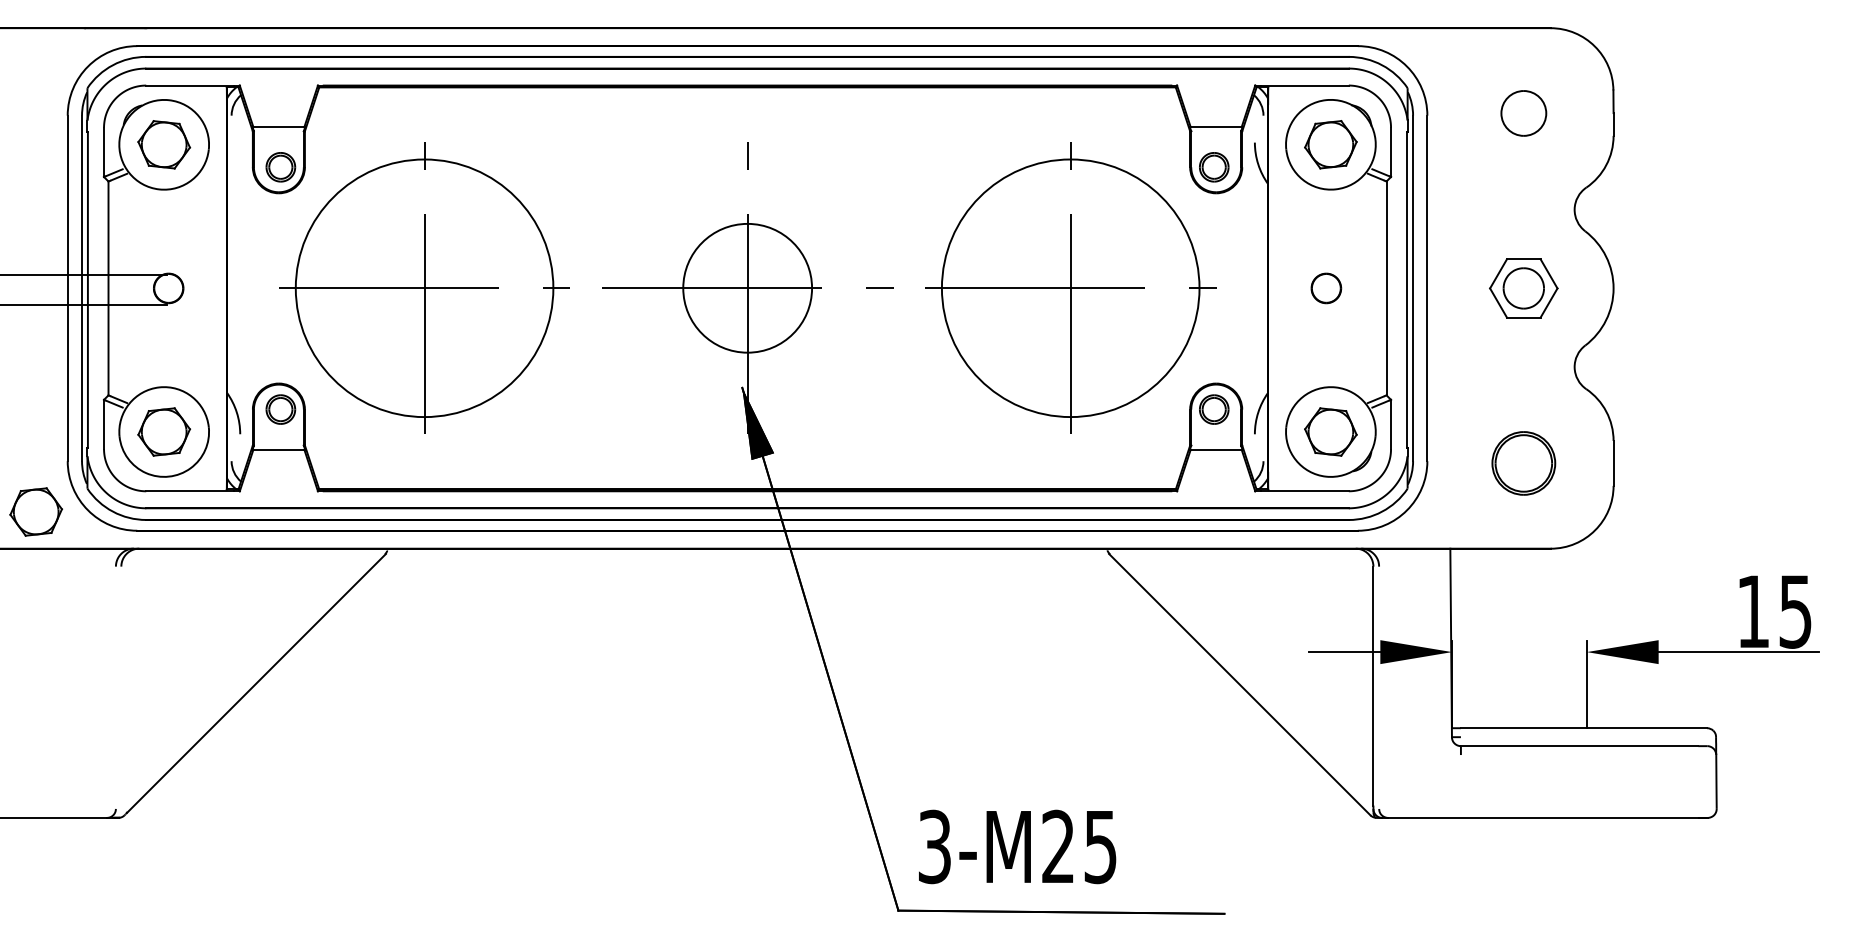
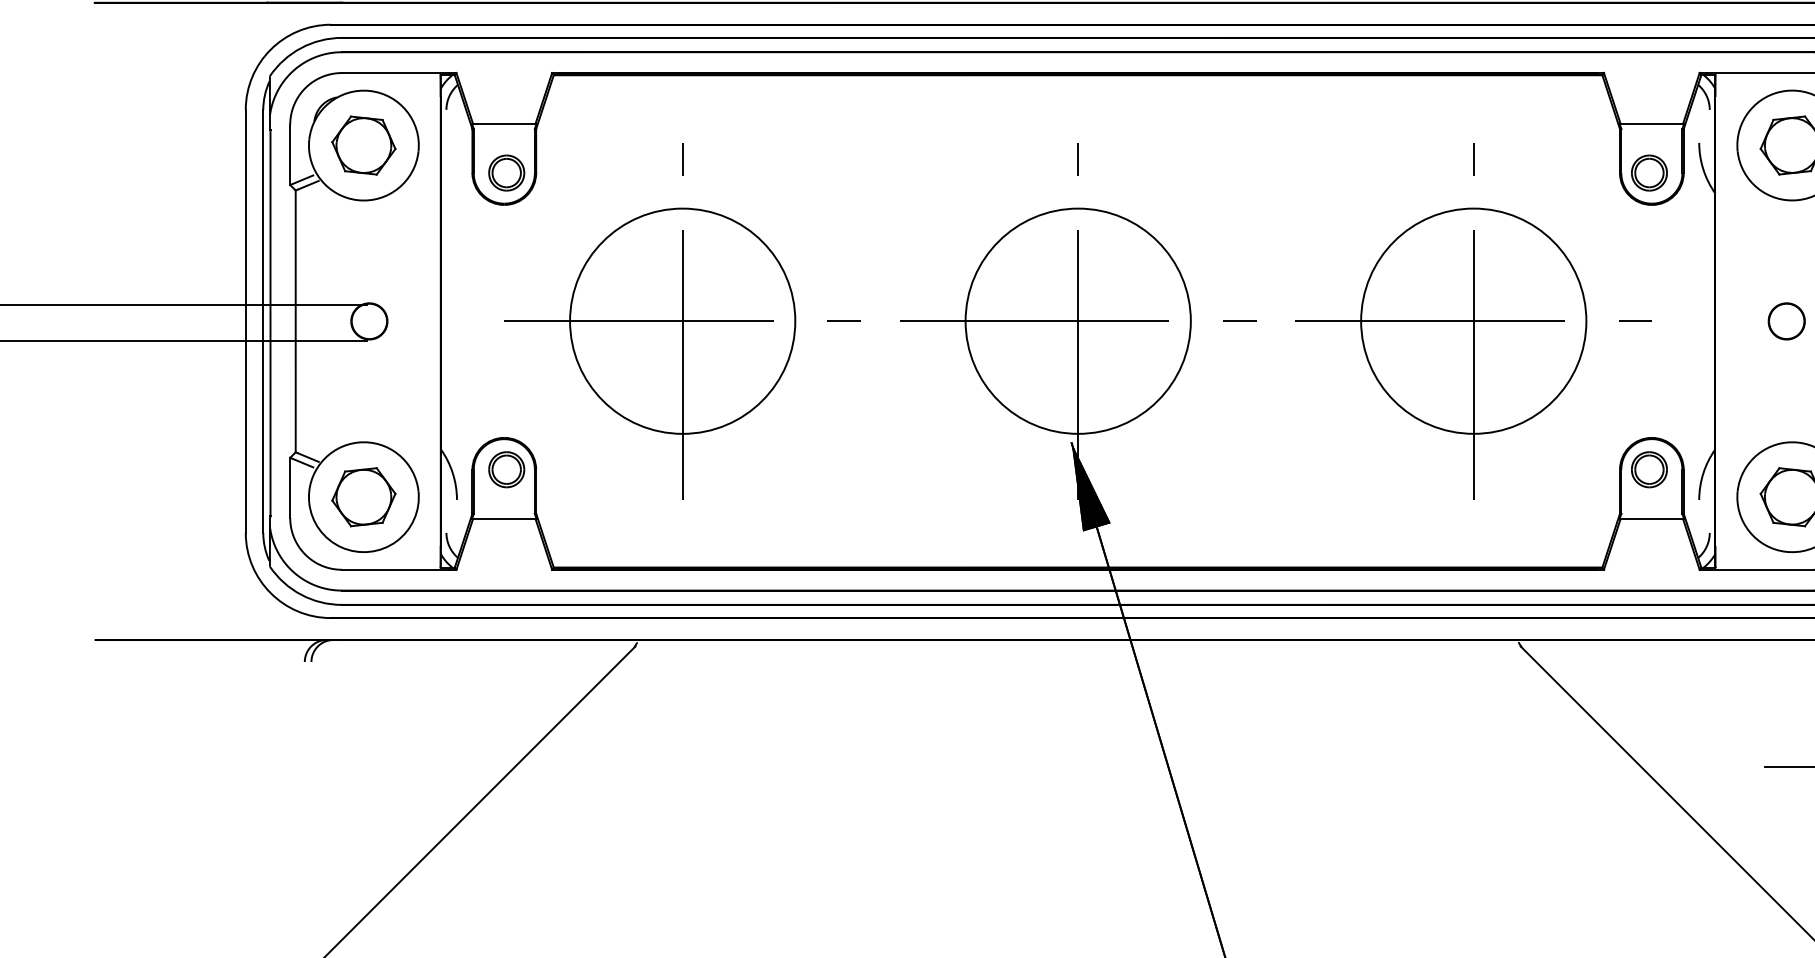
circle: (424, 288) -> (682, 321), size x0.71
circle: (747, 288) -> (1078, 321), size x1.43
circle: (1070, 288) -> (1473, 321), size x0.71
part: (35, 511) -> (206, 594), removed

